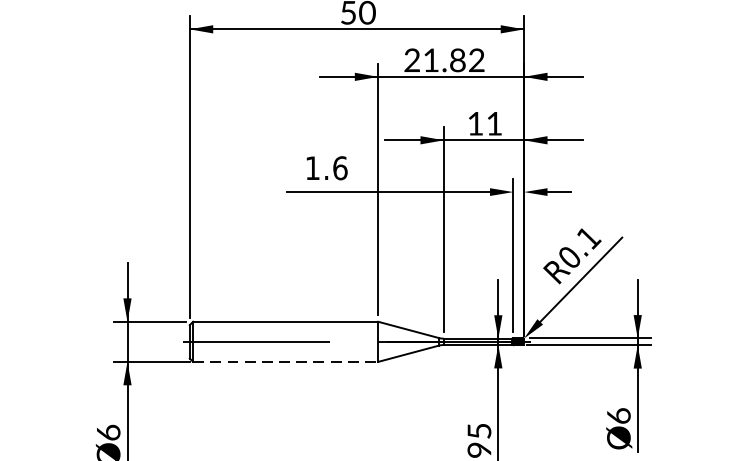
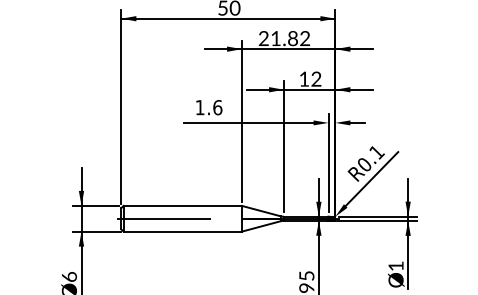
text: (494, 122) -> (316, 78), 11 -> 12
line: (286, 361) -> (183, 231), dashed -> solid
text: (617, 416) -> (395, 266), 6 -> 1

